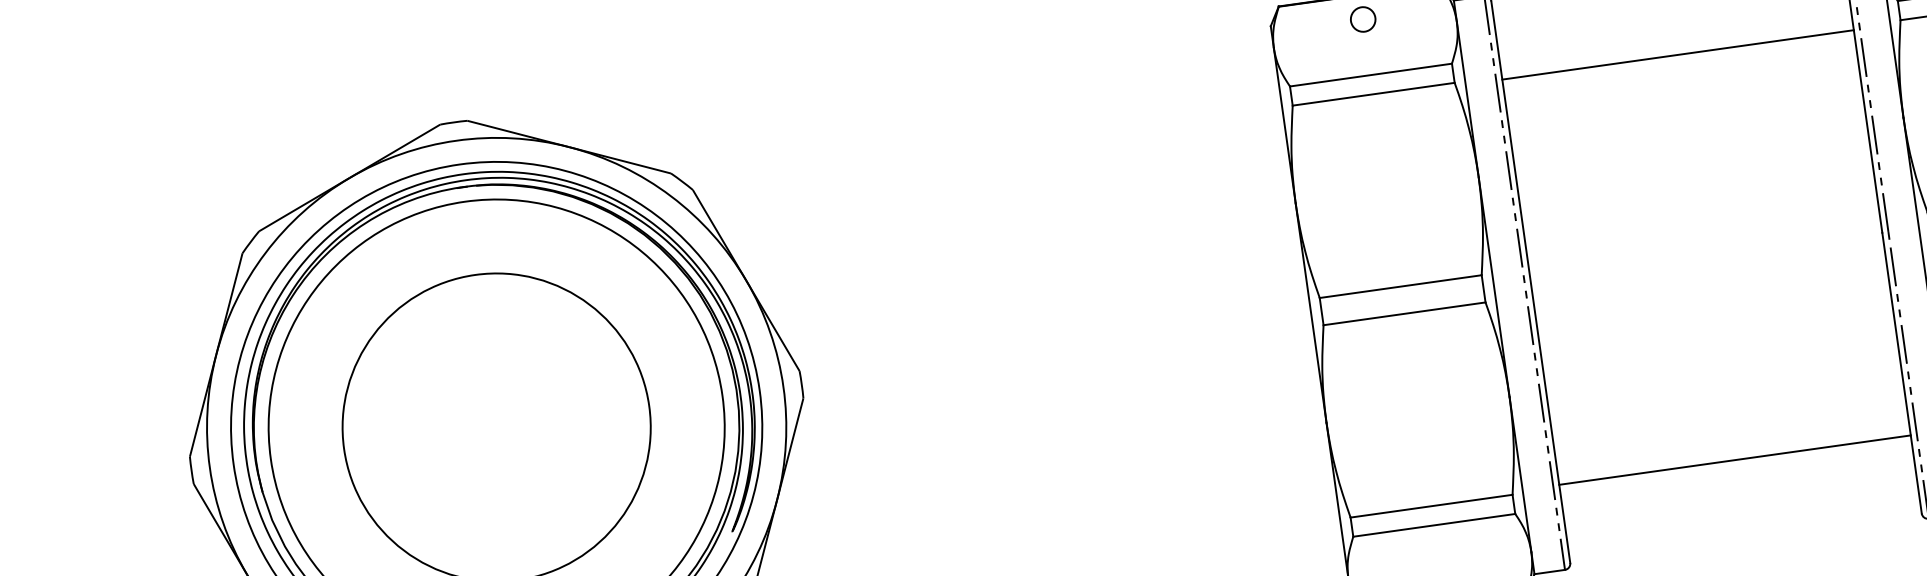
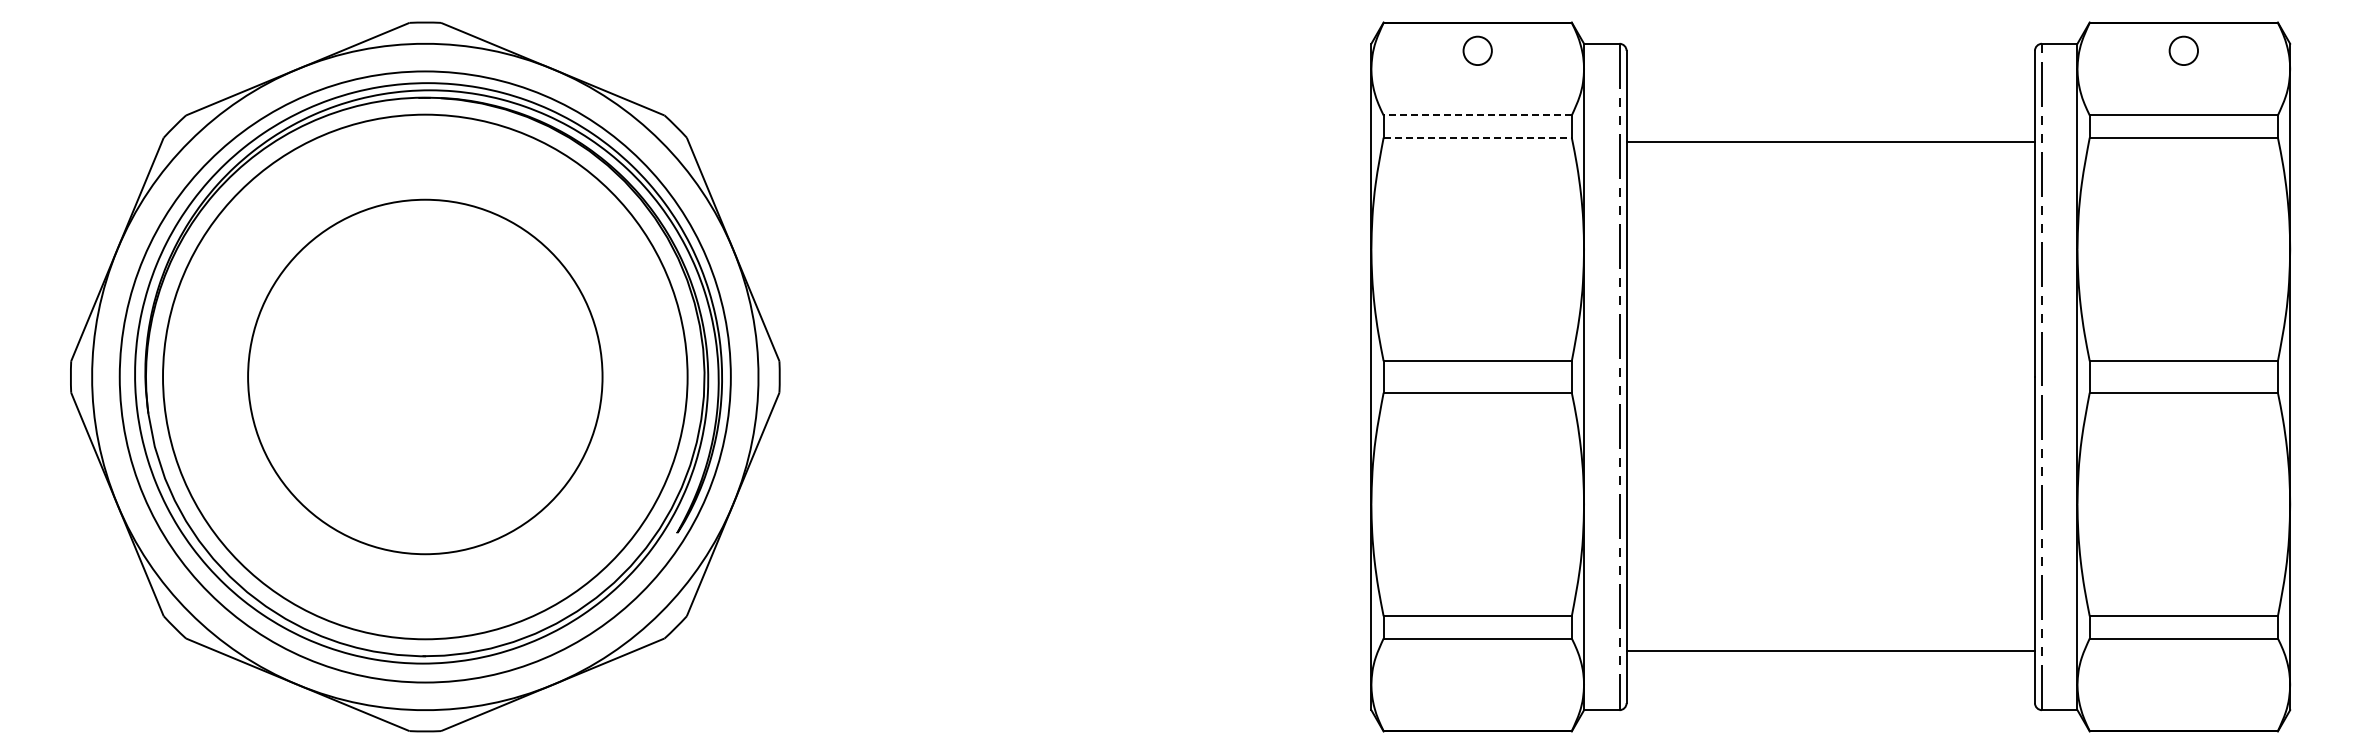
line: (1370, 75) -> (1477, 115), solid -> dashed
line: (1374, 93) -> (1478, 137), solid -> dashed
line: (1734, 460) -> (1830, 651), moved

